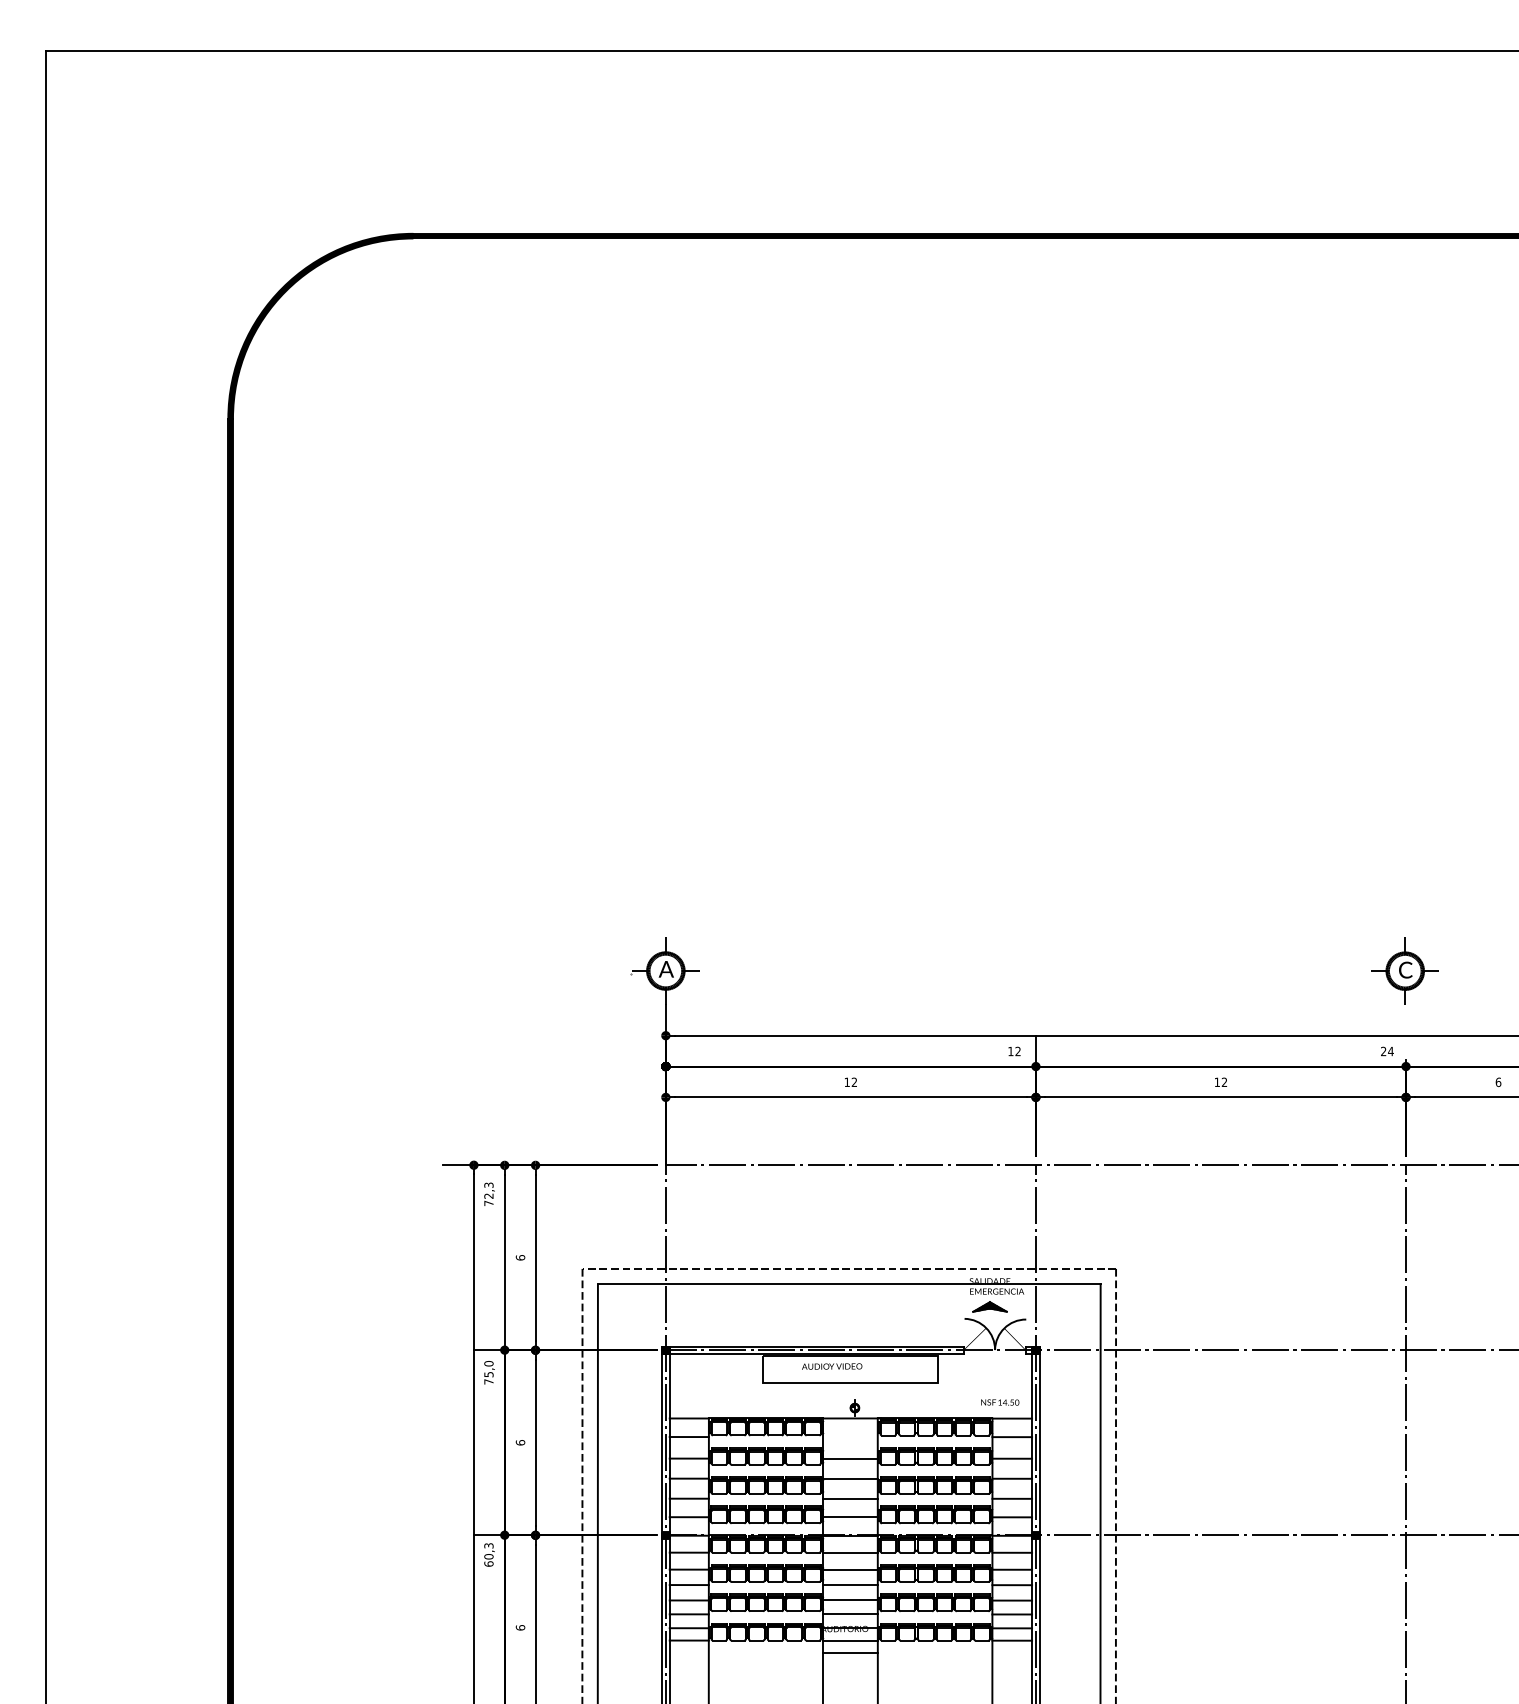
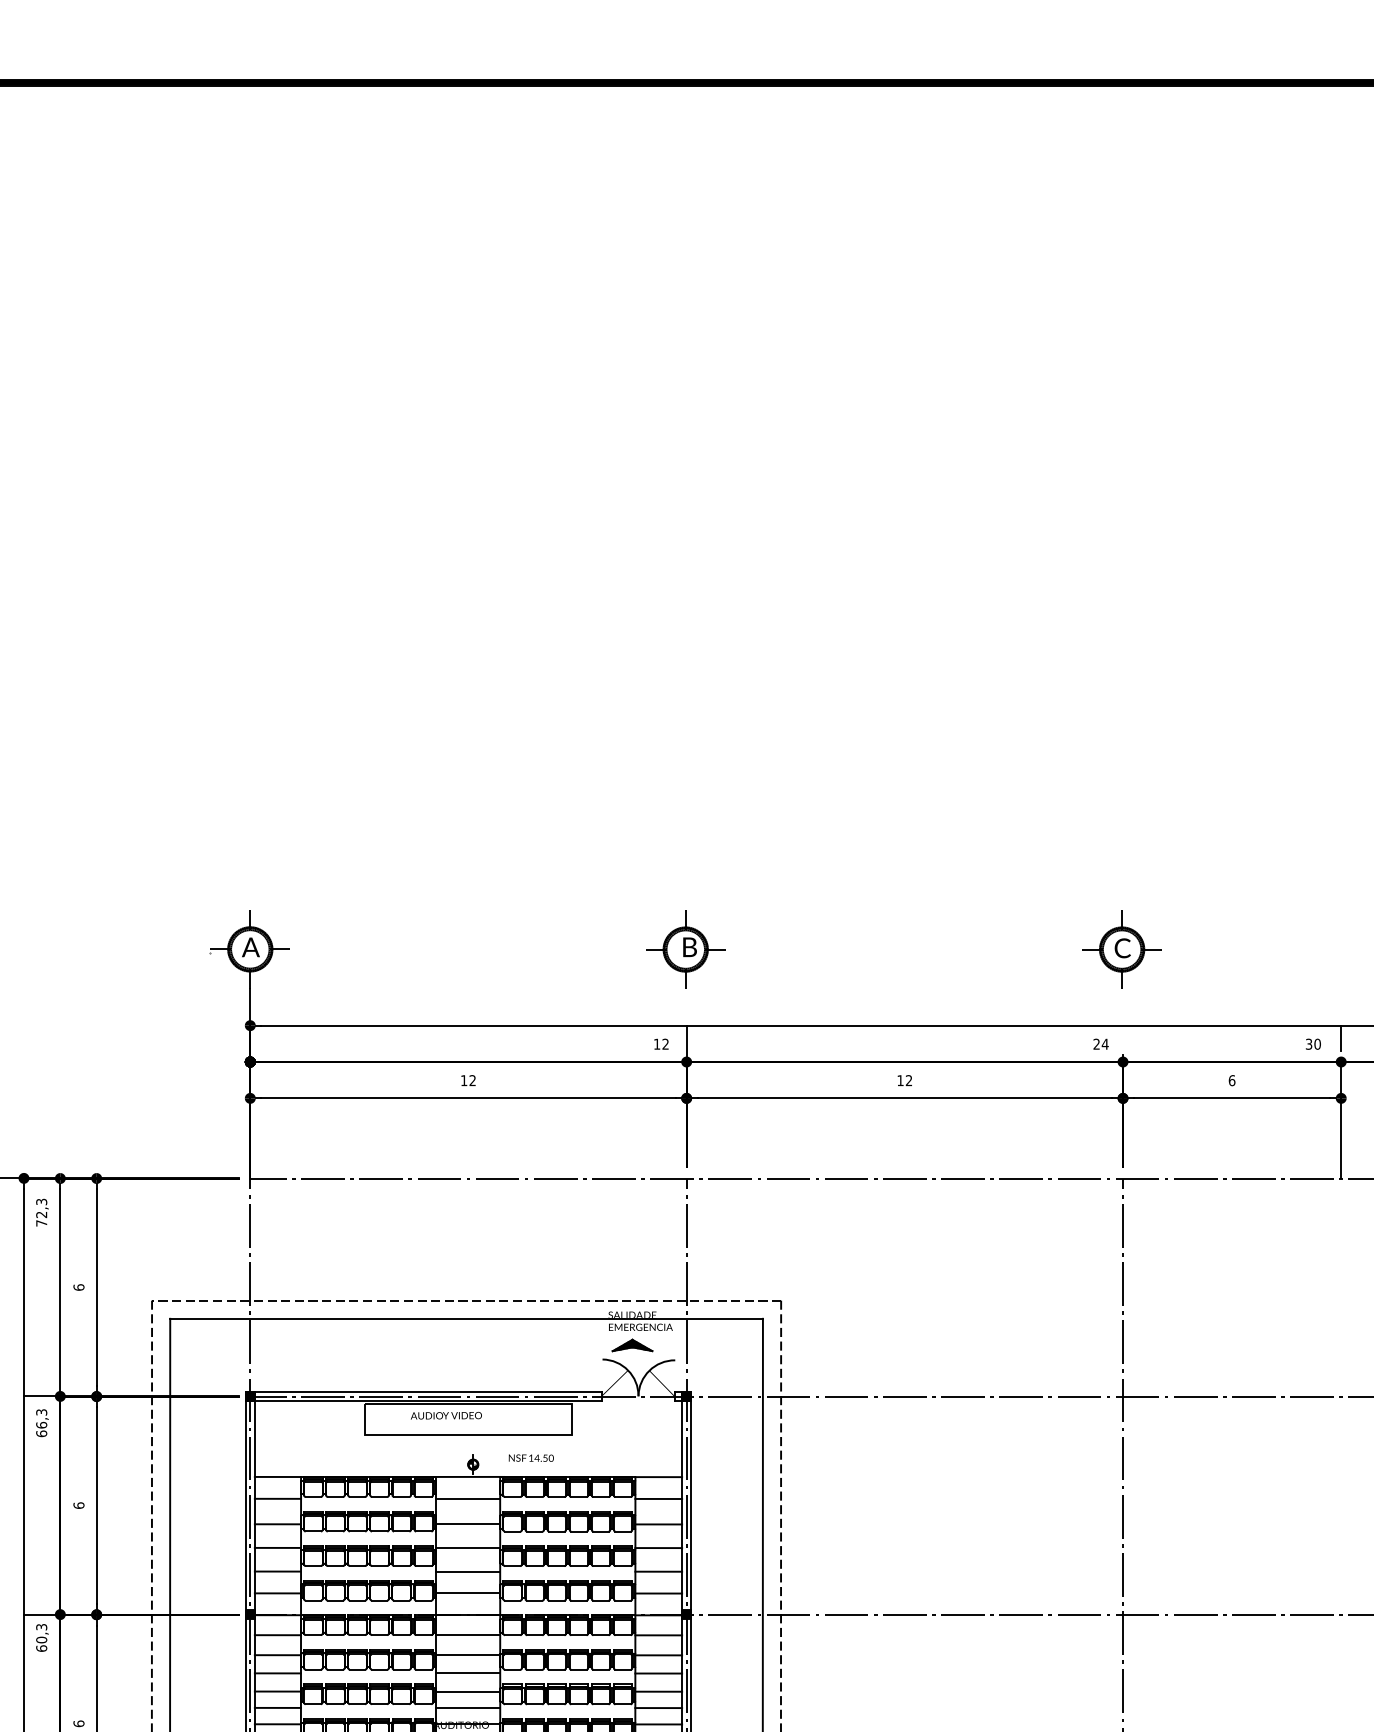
part: (1034, 970) -> (684, 948), added
text: (488, 1372) -> (41, 1422), 75,0 -> 66,3
text: (1000, 1402) -> (531, 1458), moved
line: (850, 1436) -> (468, 1498), added

